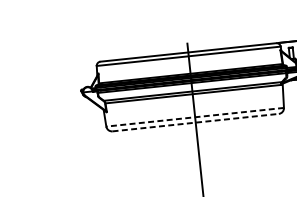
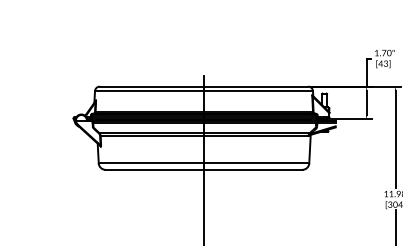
line: (194, 117) -> (203, 163), dashed -> solid
line: (196, 122) -> (204, 169), dashed -> solid

